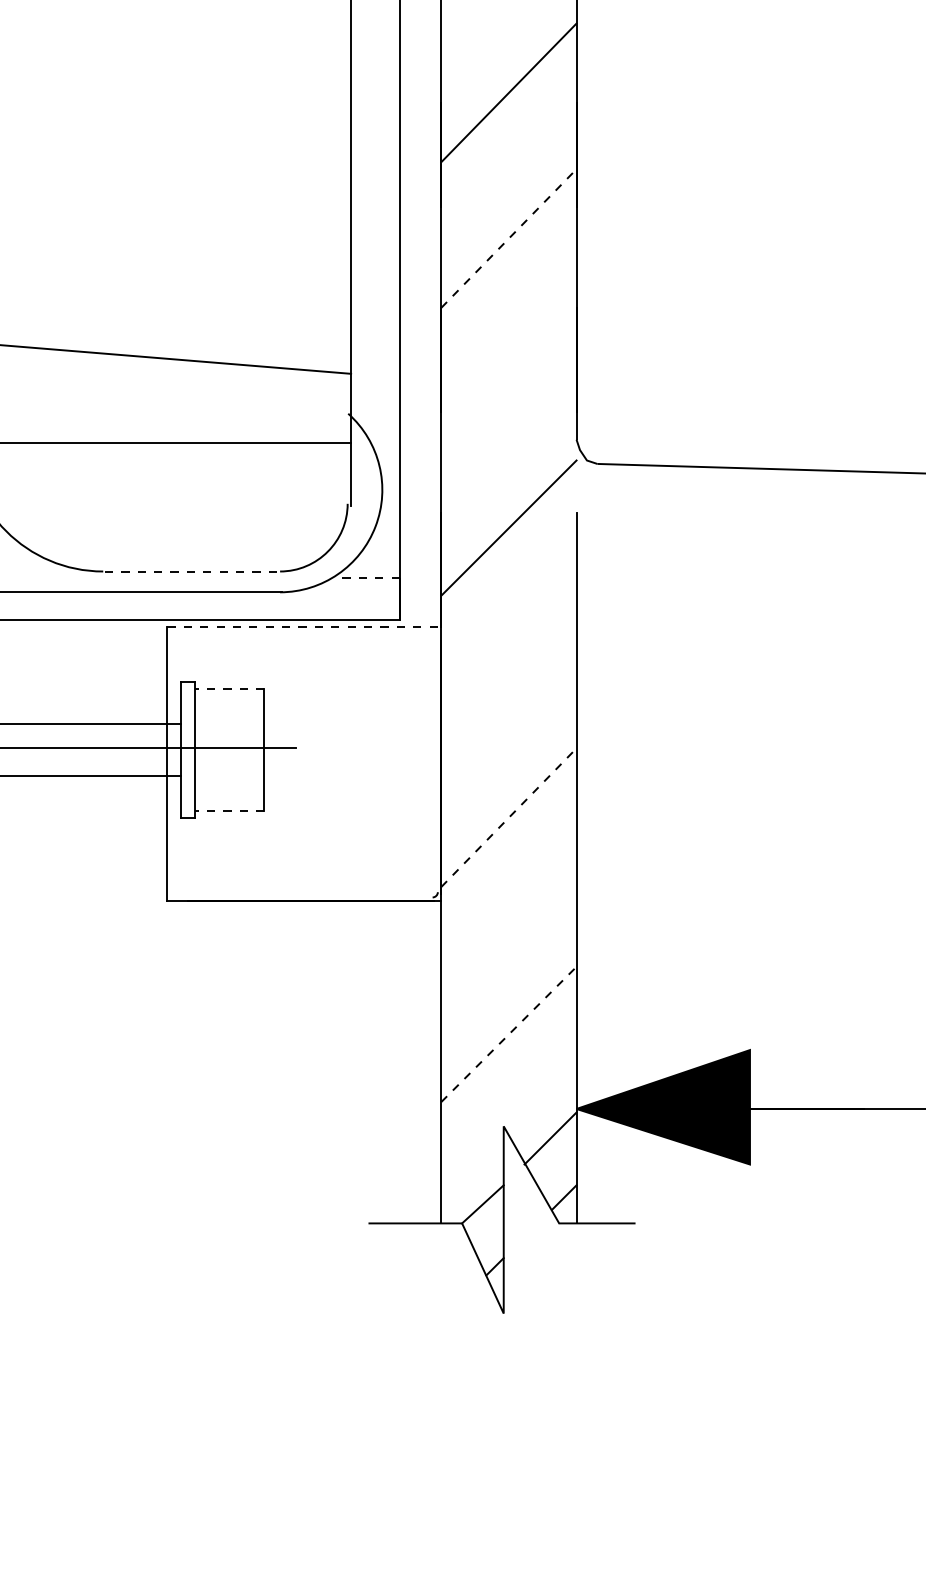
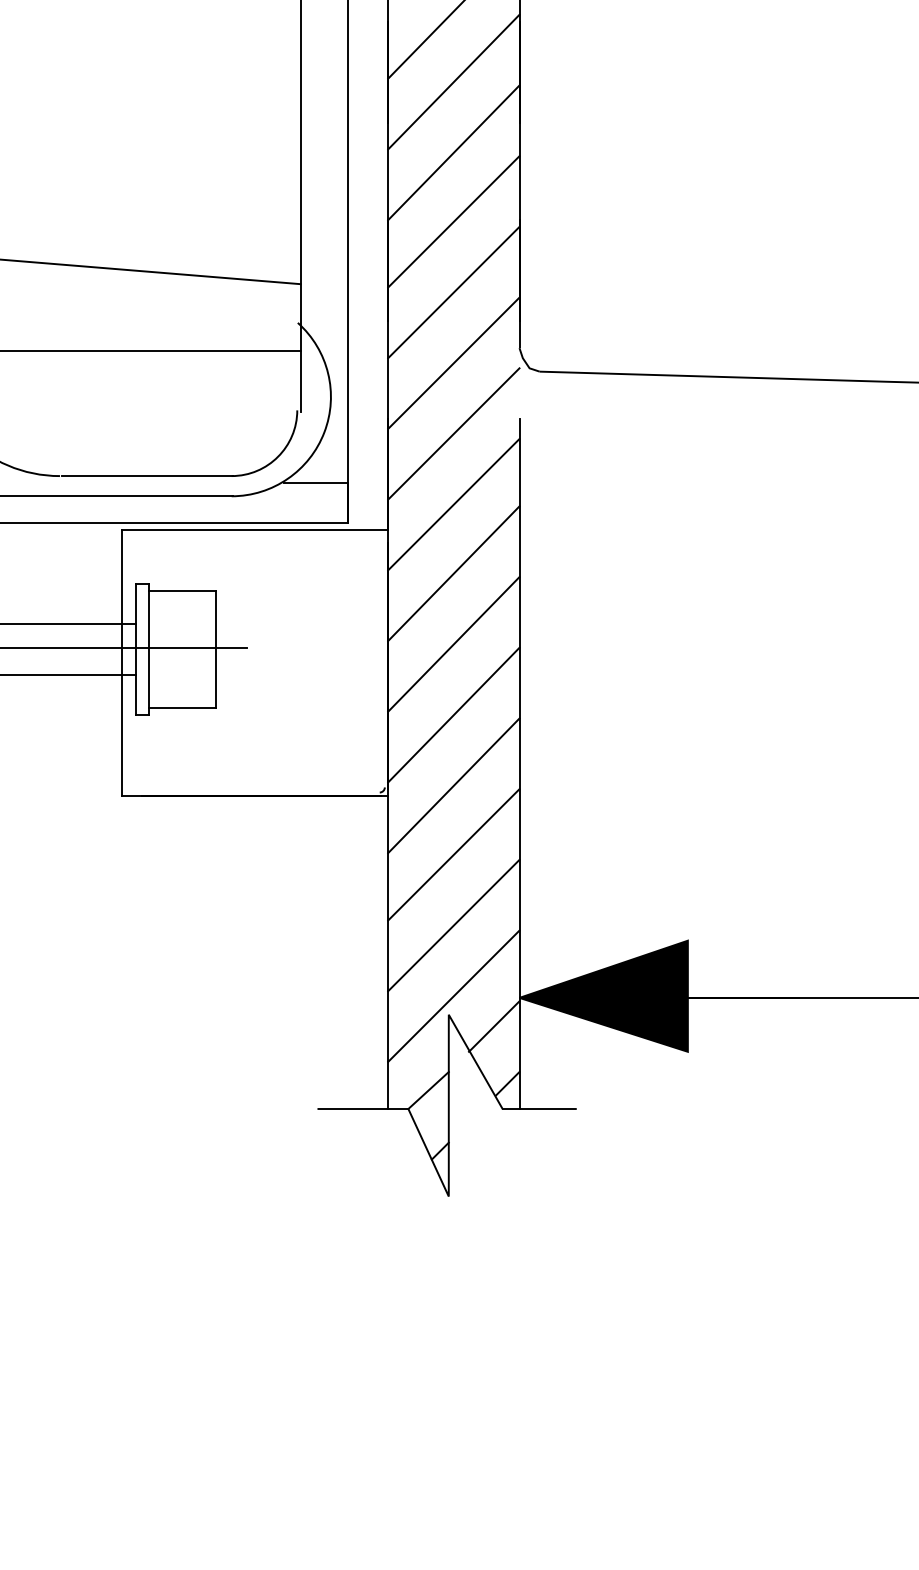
line: (508, 165) -> (453, 81), added
line: (509, 238) -> (454, 152), dashed -> solid
line: (508, 309) -> (453, 221), added
line: (508, 382) -> (453, 292), added
line: (508, 454) -> (453, 362), added
line: (193, 571) -> (147, 476), dashed -> solid
line: (366, 578) -> (315, 482), dashed -> solid
line: (508, 600) -> (453, 504), added
line: (304, 626) -> (255, 529), dashed -> solid
line: (508, 671) -> (453, 573), added
line: (229, 689) -> (182, 590), dashed -> solid
line: (508, 744) -> (453, 644), added
line: (229, 810) -> (182, 708), dashed -> solid
line: (509, 817) -> (454, 714), dashed -> solid
line: (508, 890) -> (453, 785), added
line: (508, 961) -> (453, 854), added
line: (508, 1034) -> (453, 925), dashed -> solid
line: (508, 1106) -> (453, 995), added

